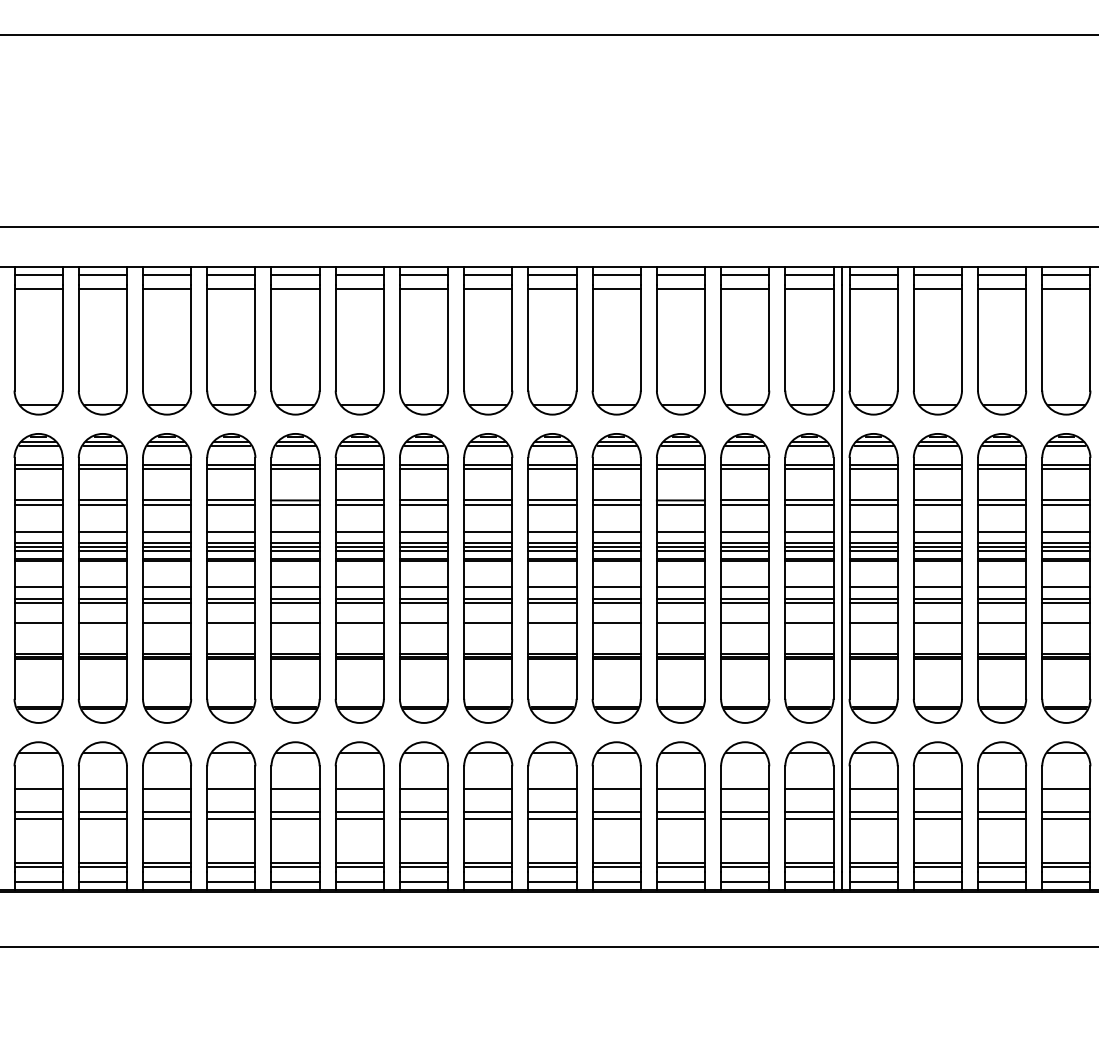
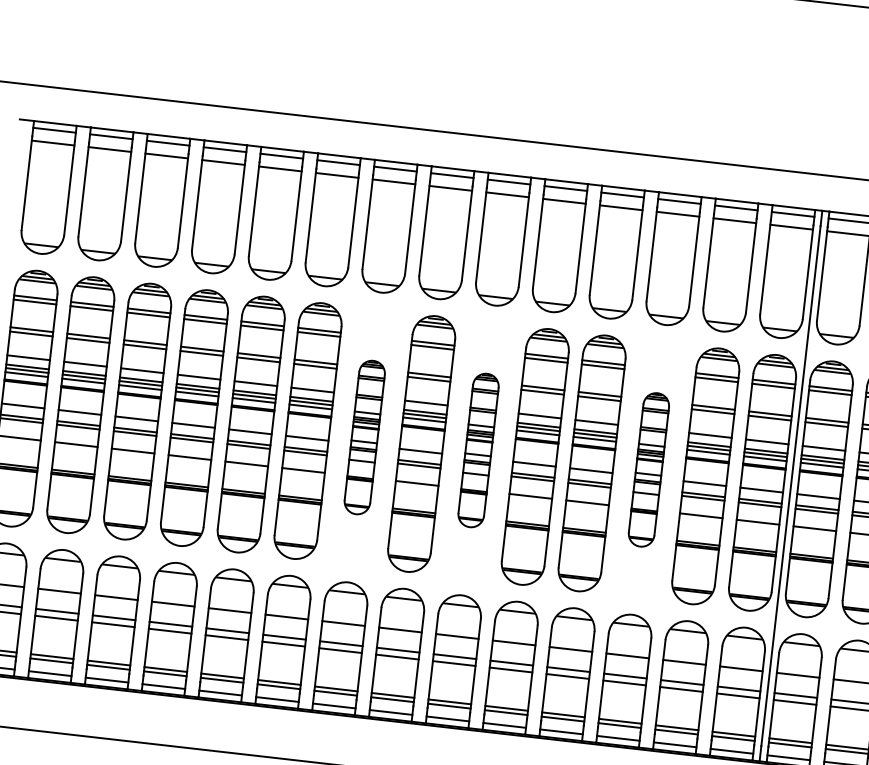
part: (359, 578) -> (364, 437), size x0.6
part: (488, 578) -> (478, 450), size x0.6
part: (680, 578) -> (648, 469), size x0.6

